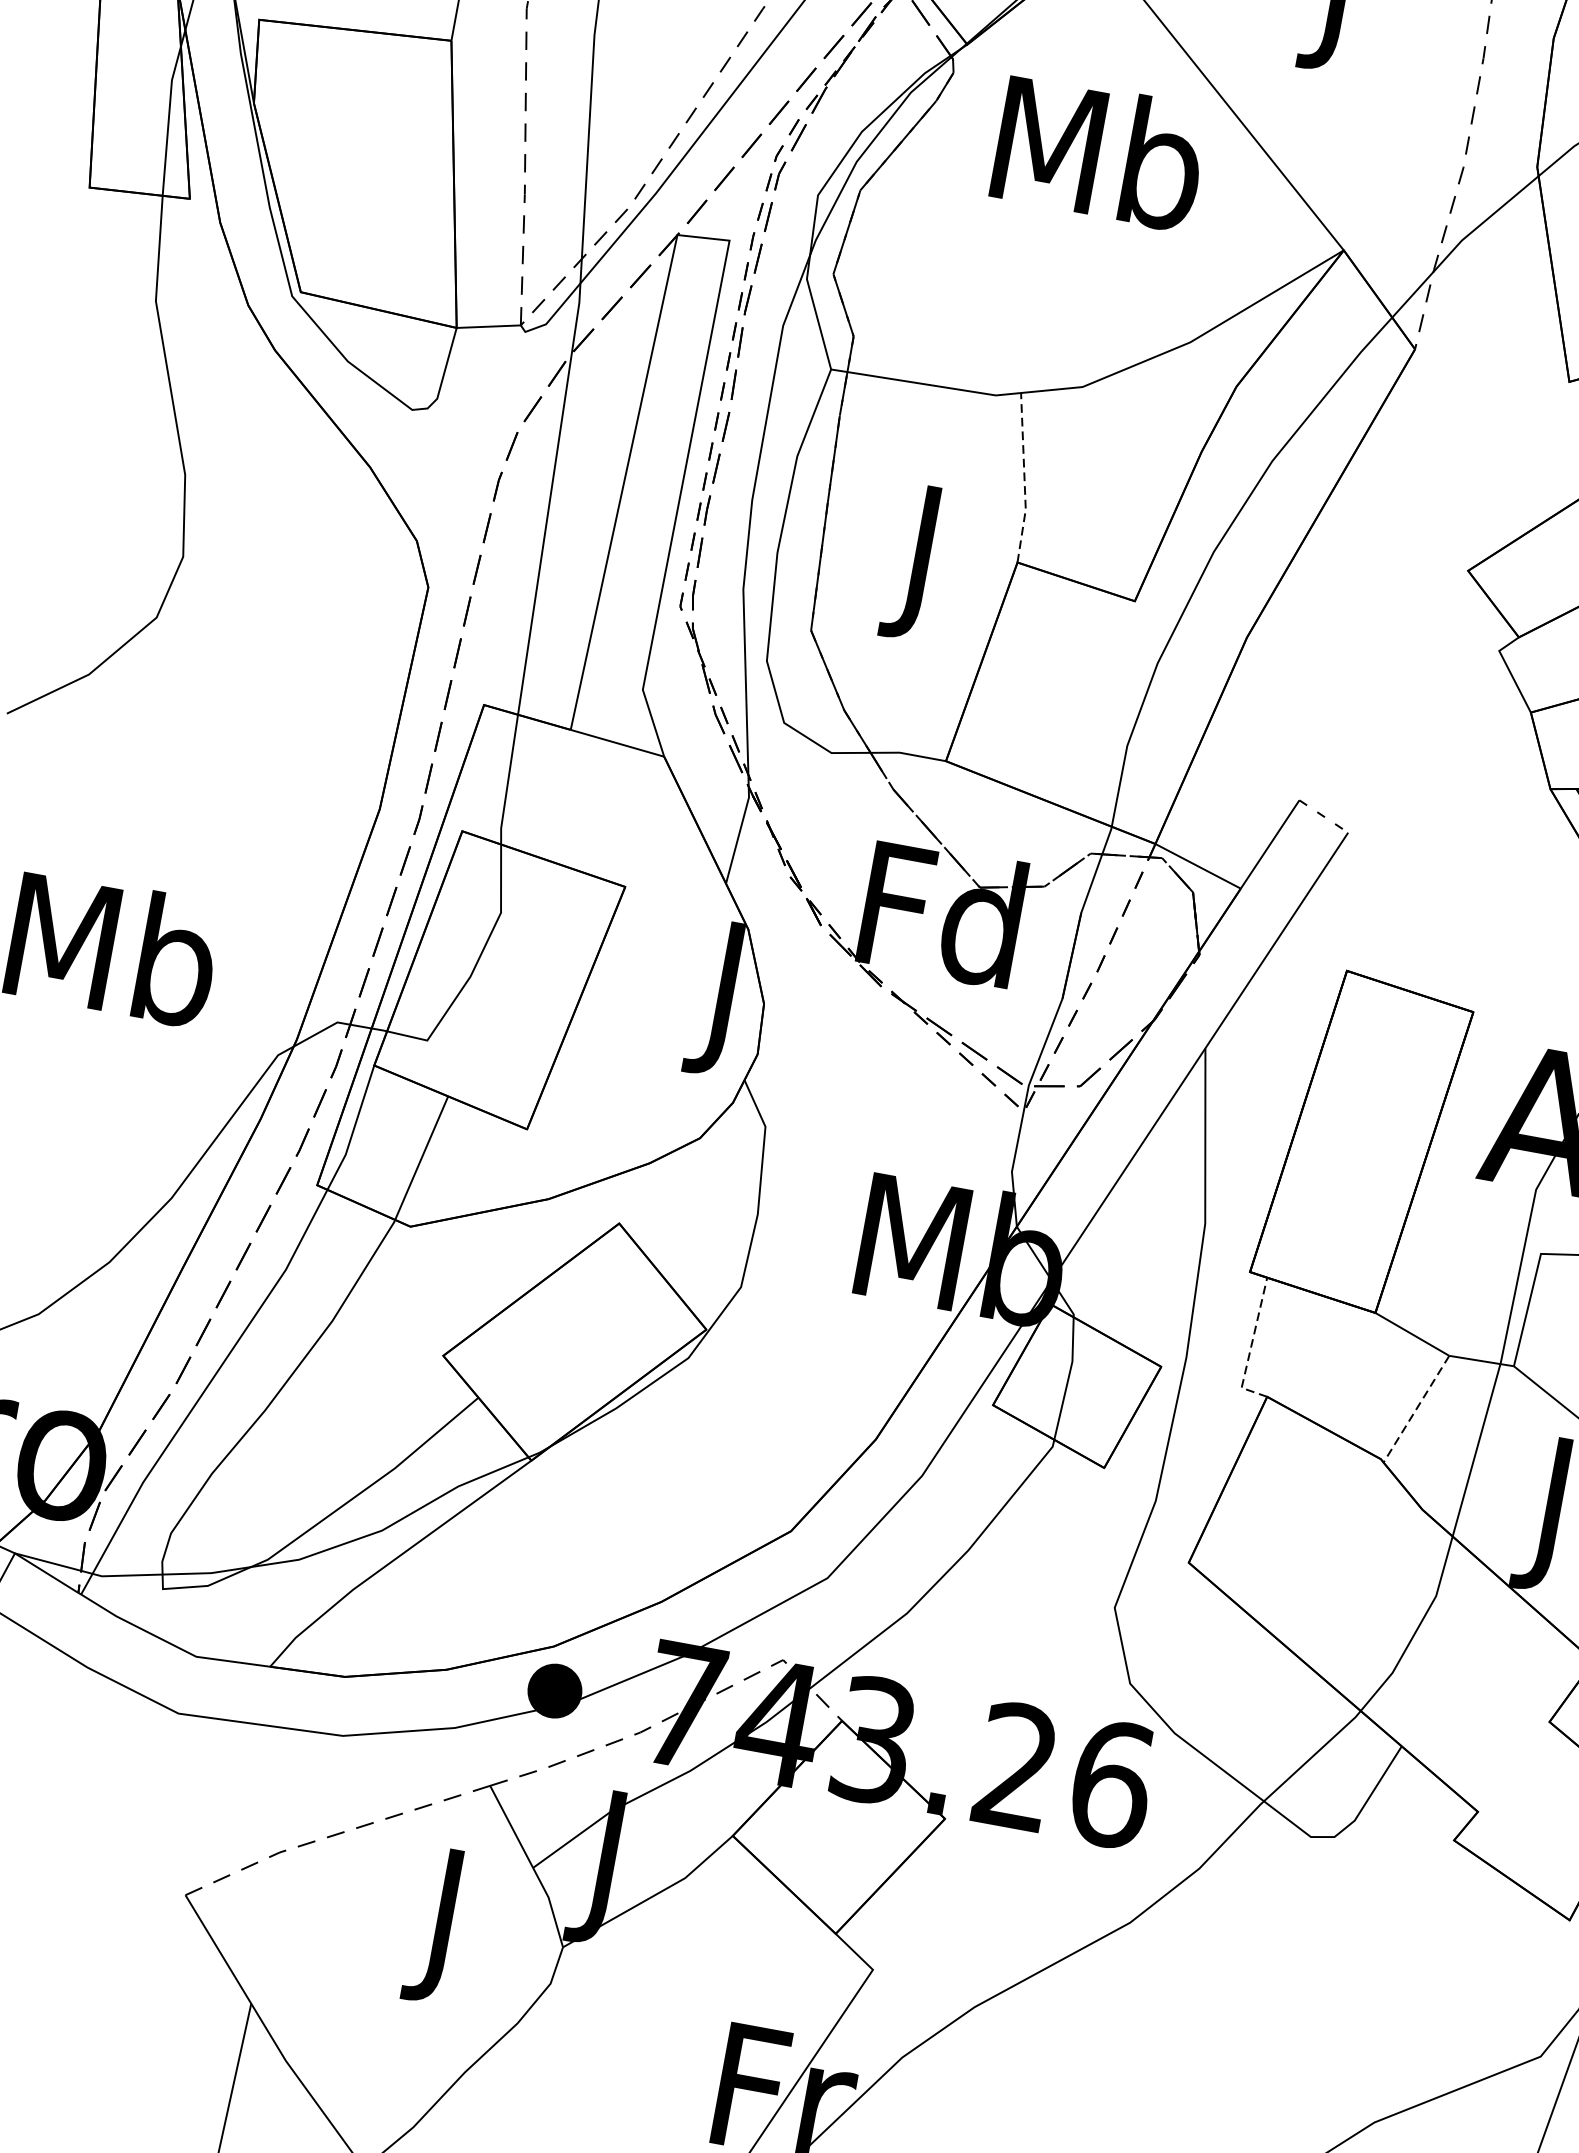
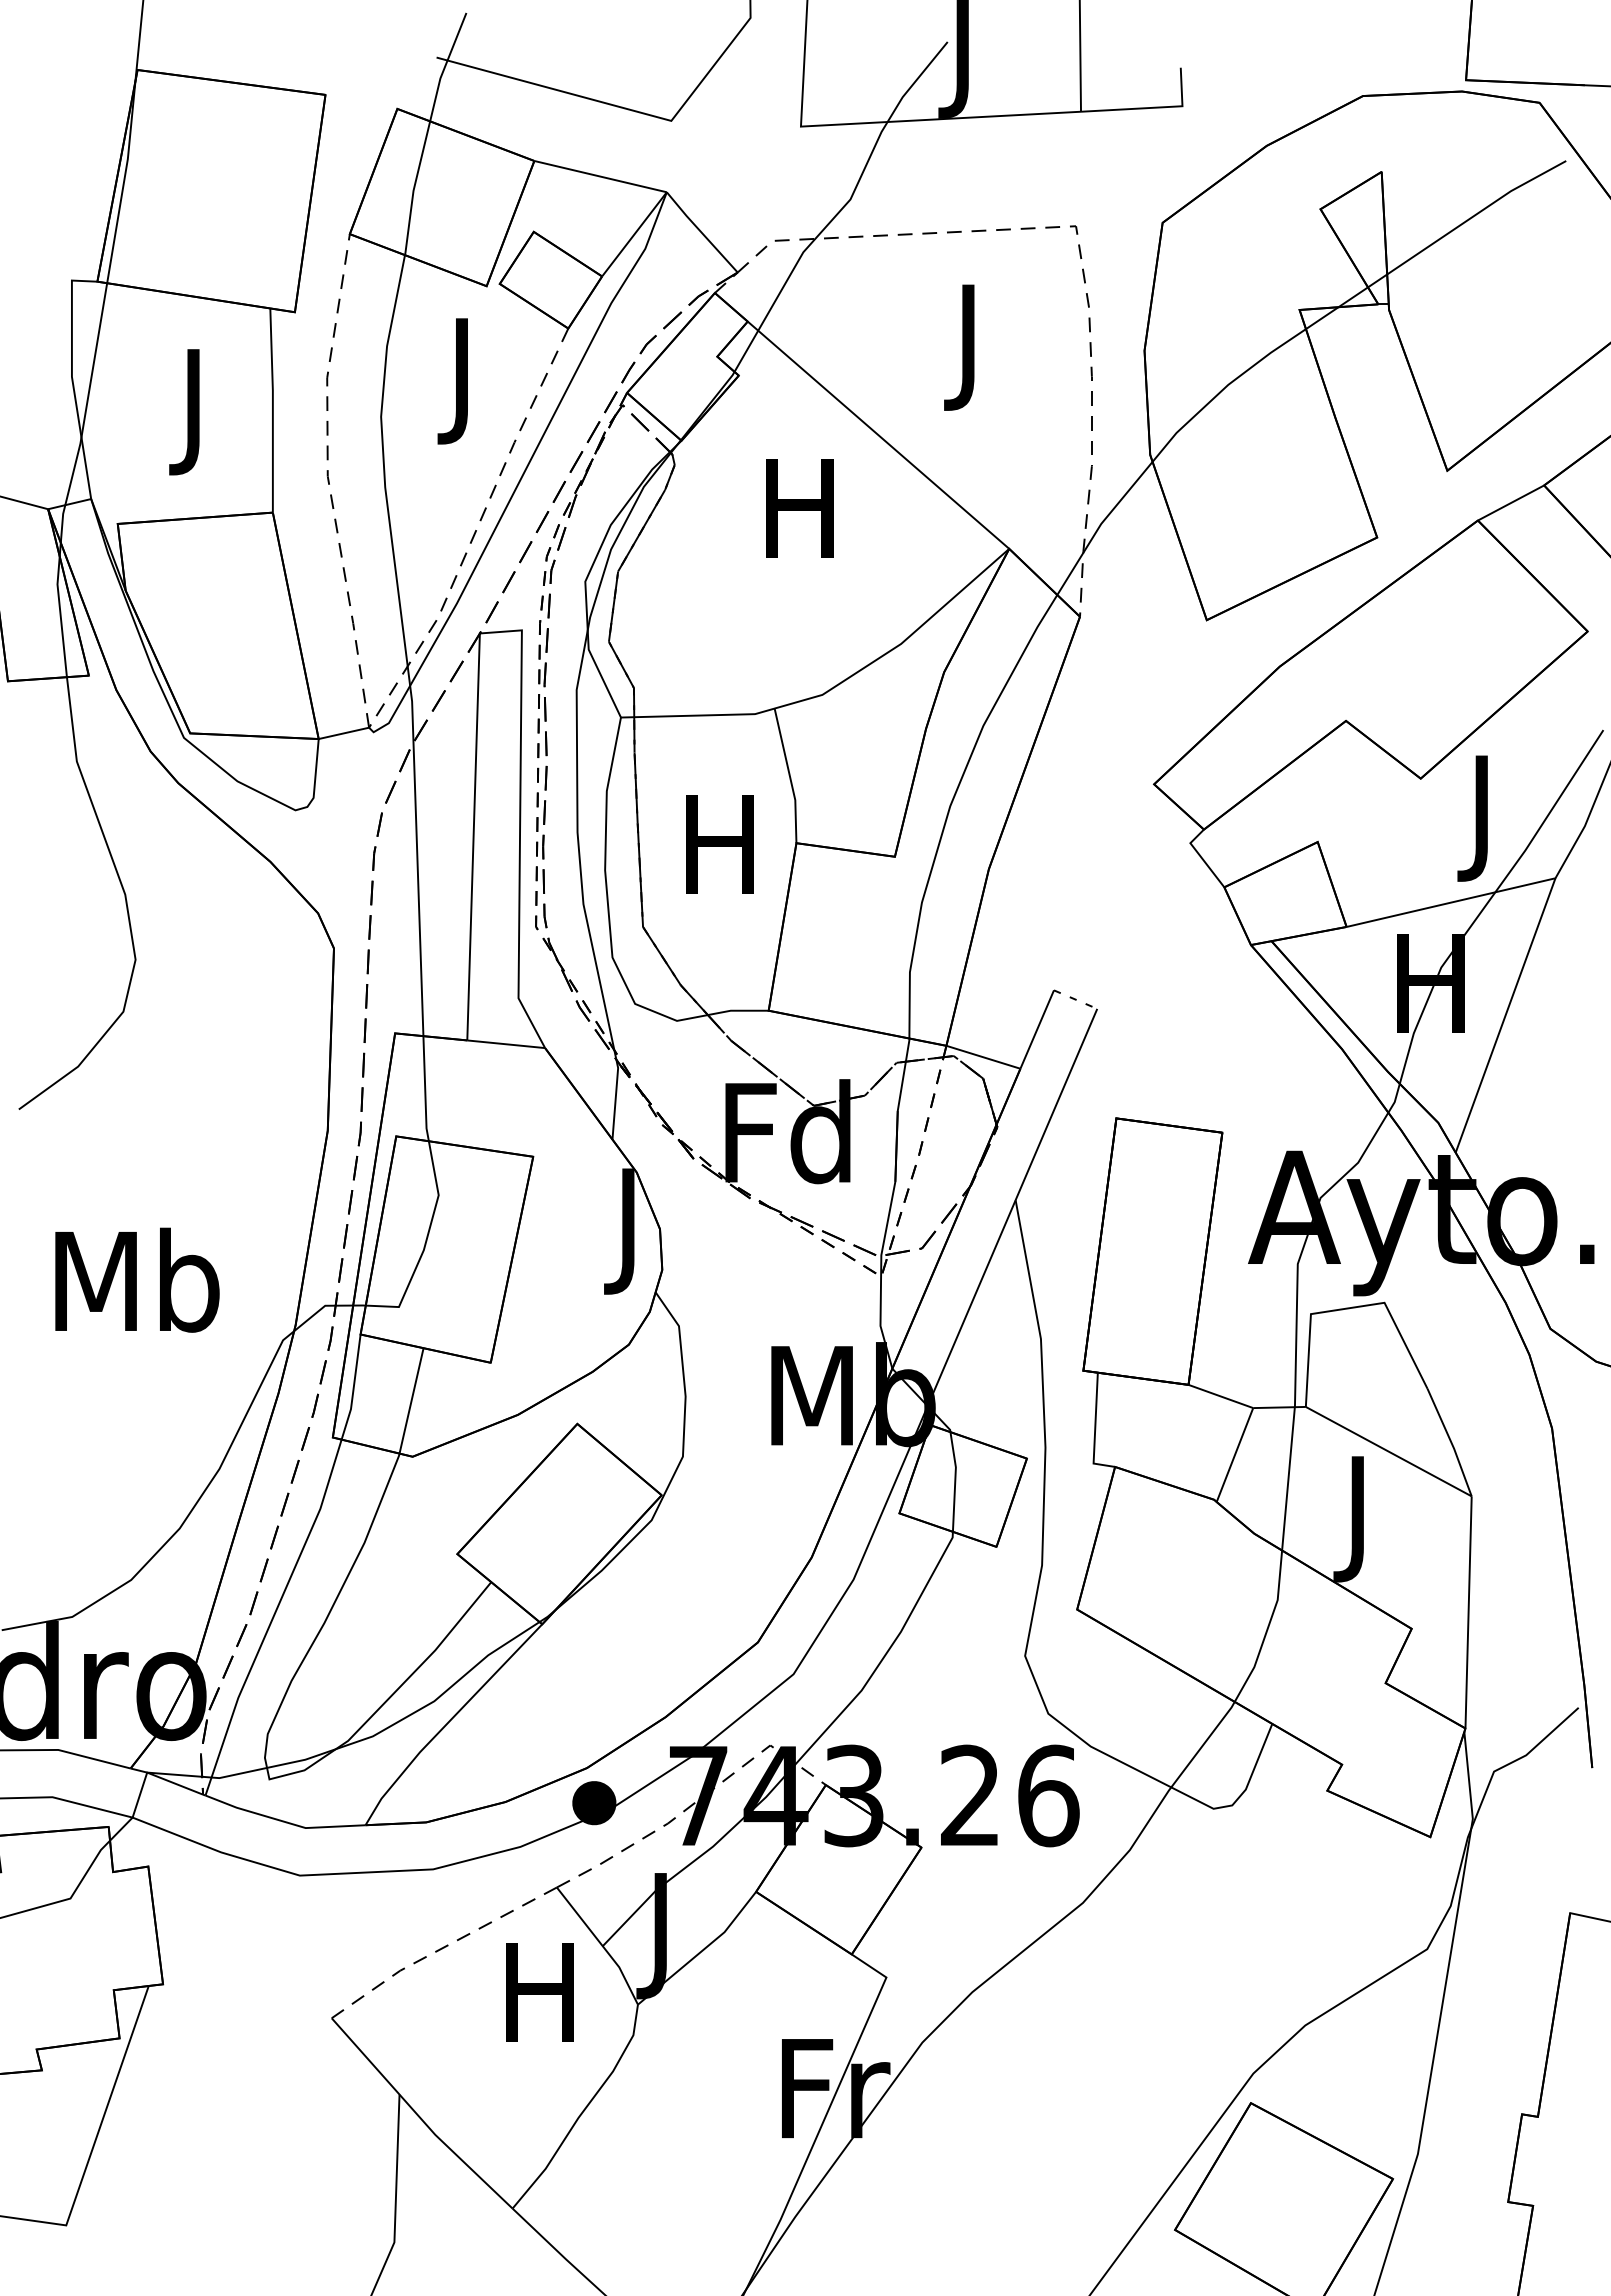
text: (1100, 152) -> (802, 506), Mb -> H
line: (1024, 478) -> (789, 775), dashed -> solid
text: (919, 563) -> (719, 858), J -> H
line: (1251, 1346) -> (1095, 1429), dashed -> solid
line: (1415, 1409) -> (1234, 1455), dashed -> solid
text: (442, 1926) -> (539, 2005), J -> H

